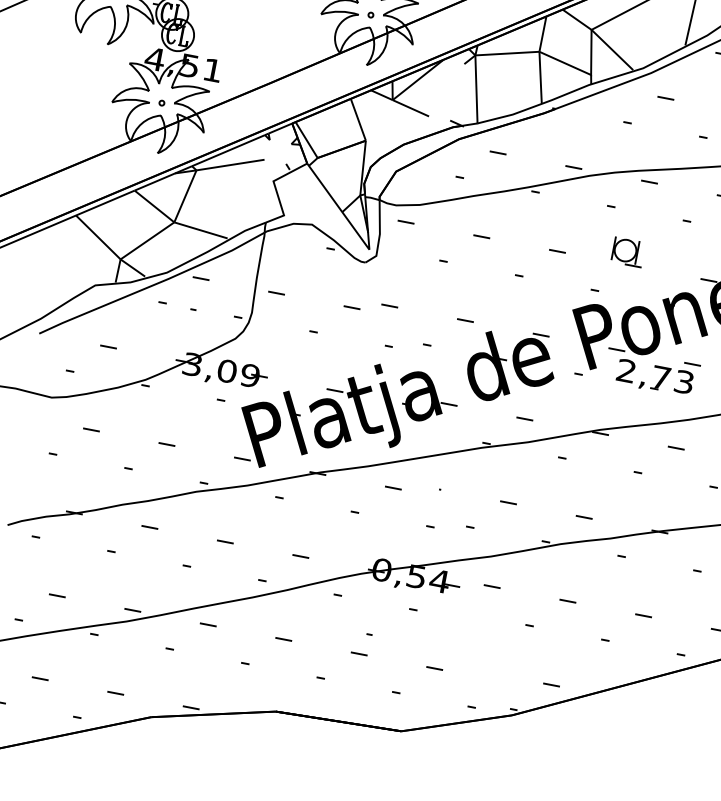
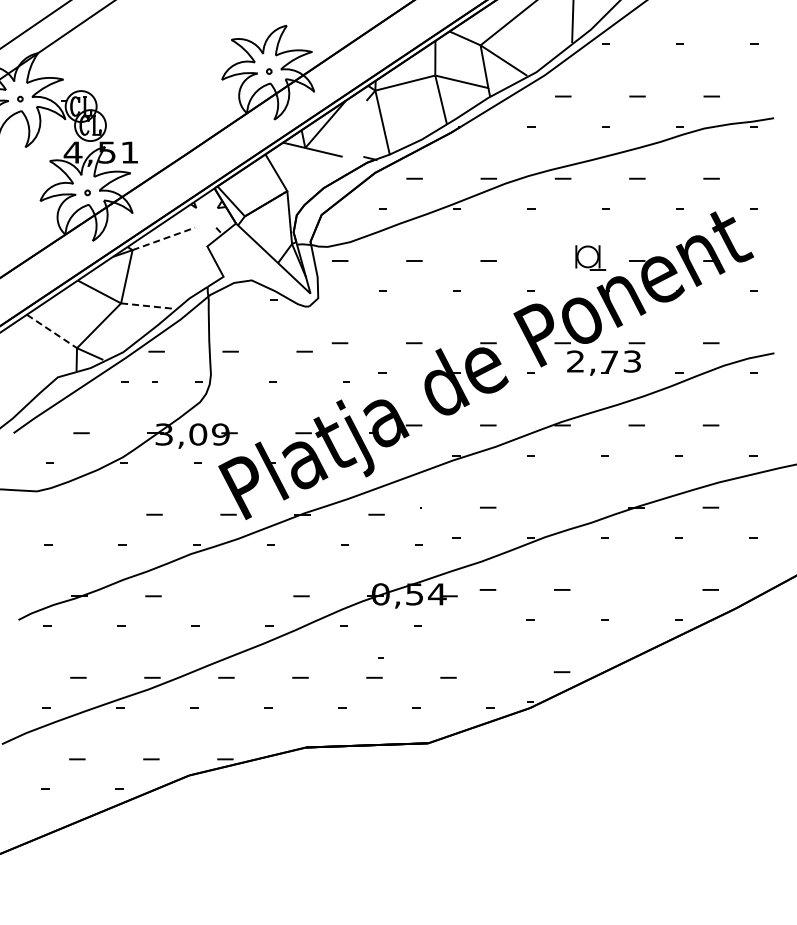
line: (231, 164) -> (164, 238), solid -> dashed
line: (200, 230) -> (147, 306), solid -> dashed
line: (98, 237) -> (52, 331), solid -> dashed
part: (628, 251) -> (590, 257), moved
line: (91, 429) -> (80, 514), removed
line: (584, 517) -> (562, 507), removed
line: (225, 542) -> (227, 596), removed
line: (643, 615) -> (636, 589), removed

